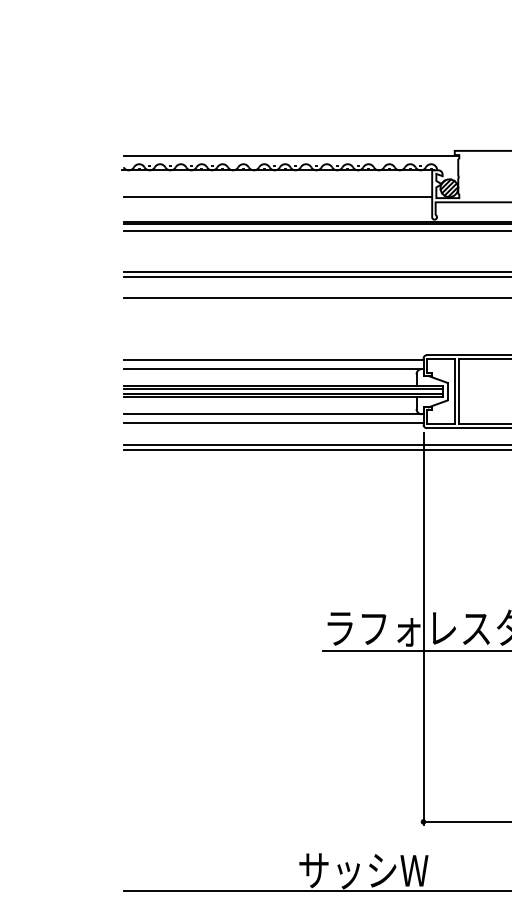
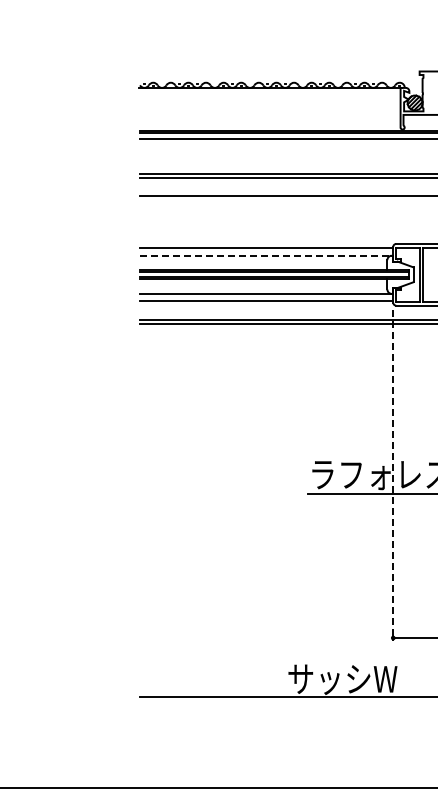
line: (291, 155) -> (281, 75), removed
line: (278, 197) -> (270, 110), removed
line: (272, 368) -> (265, 255), solid -> dashed
line: (423, 629) -> (393, 475), solid -> dashed

